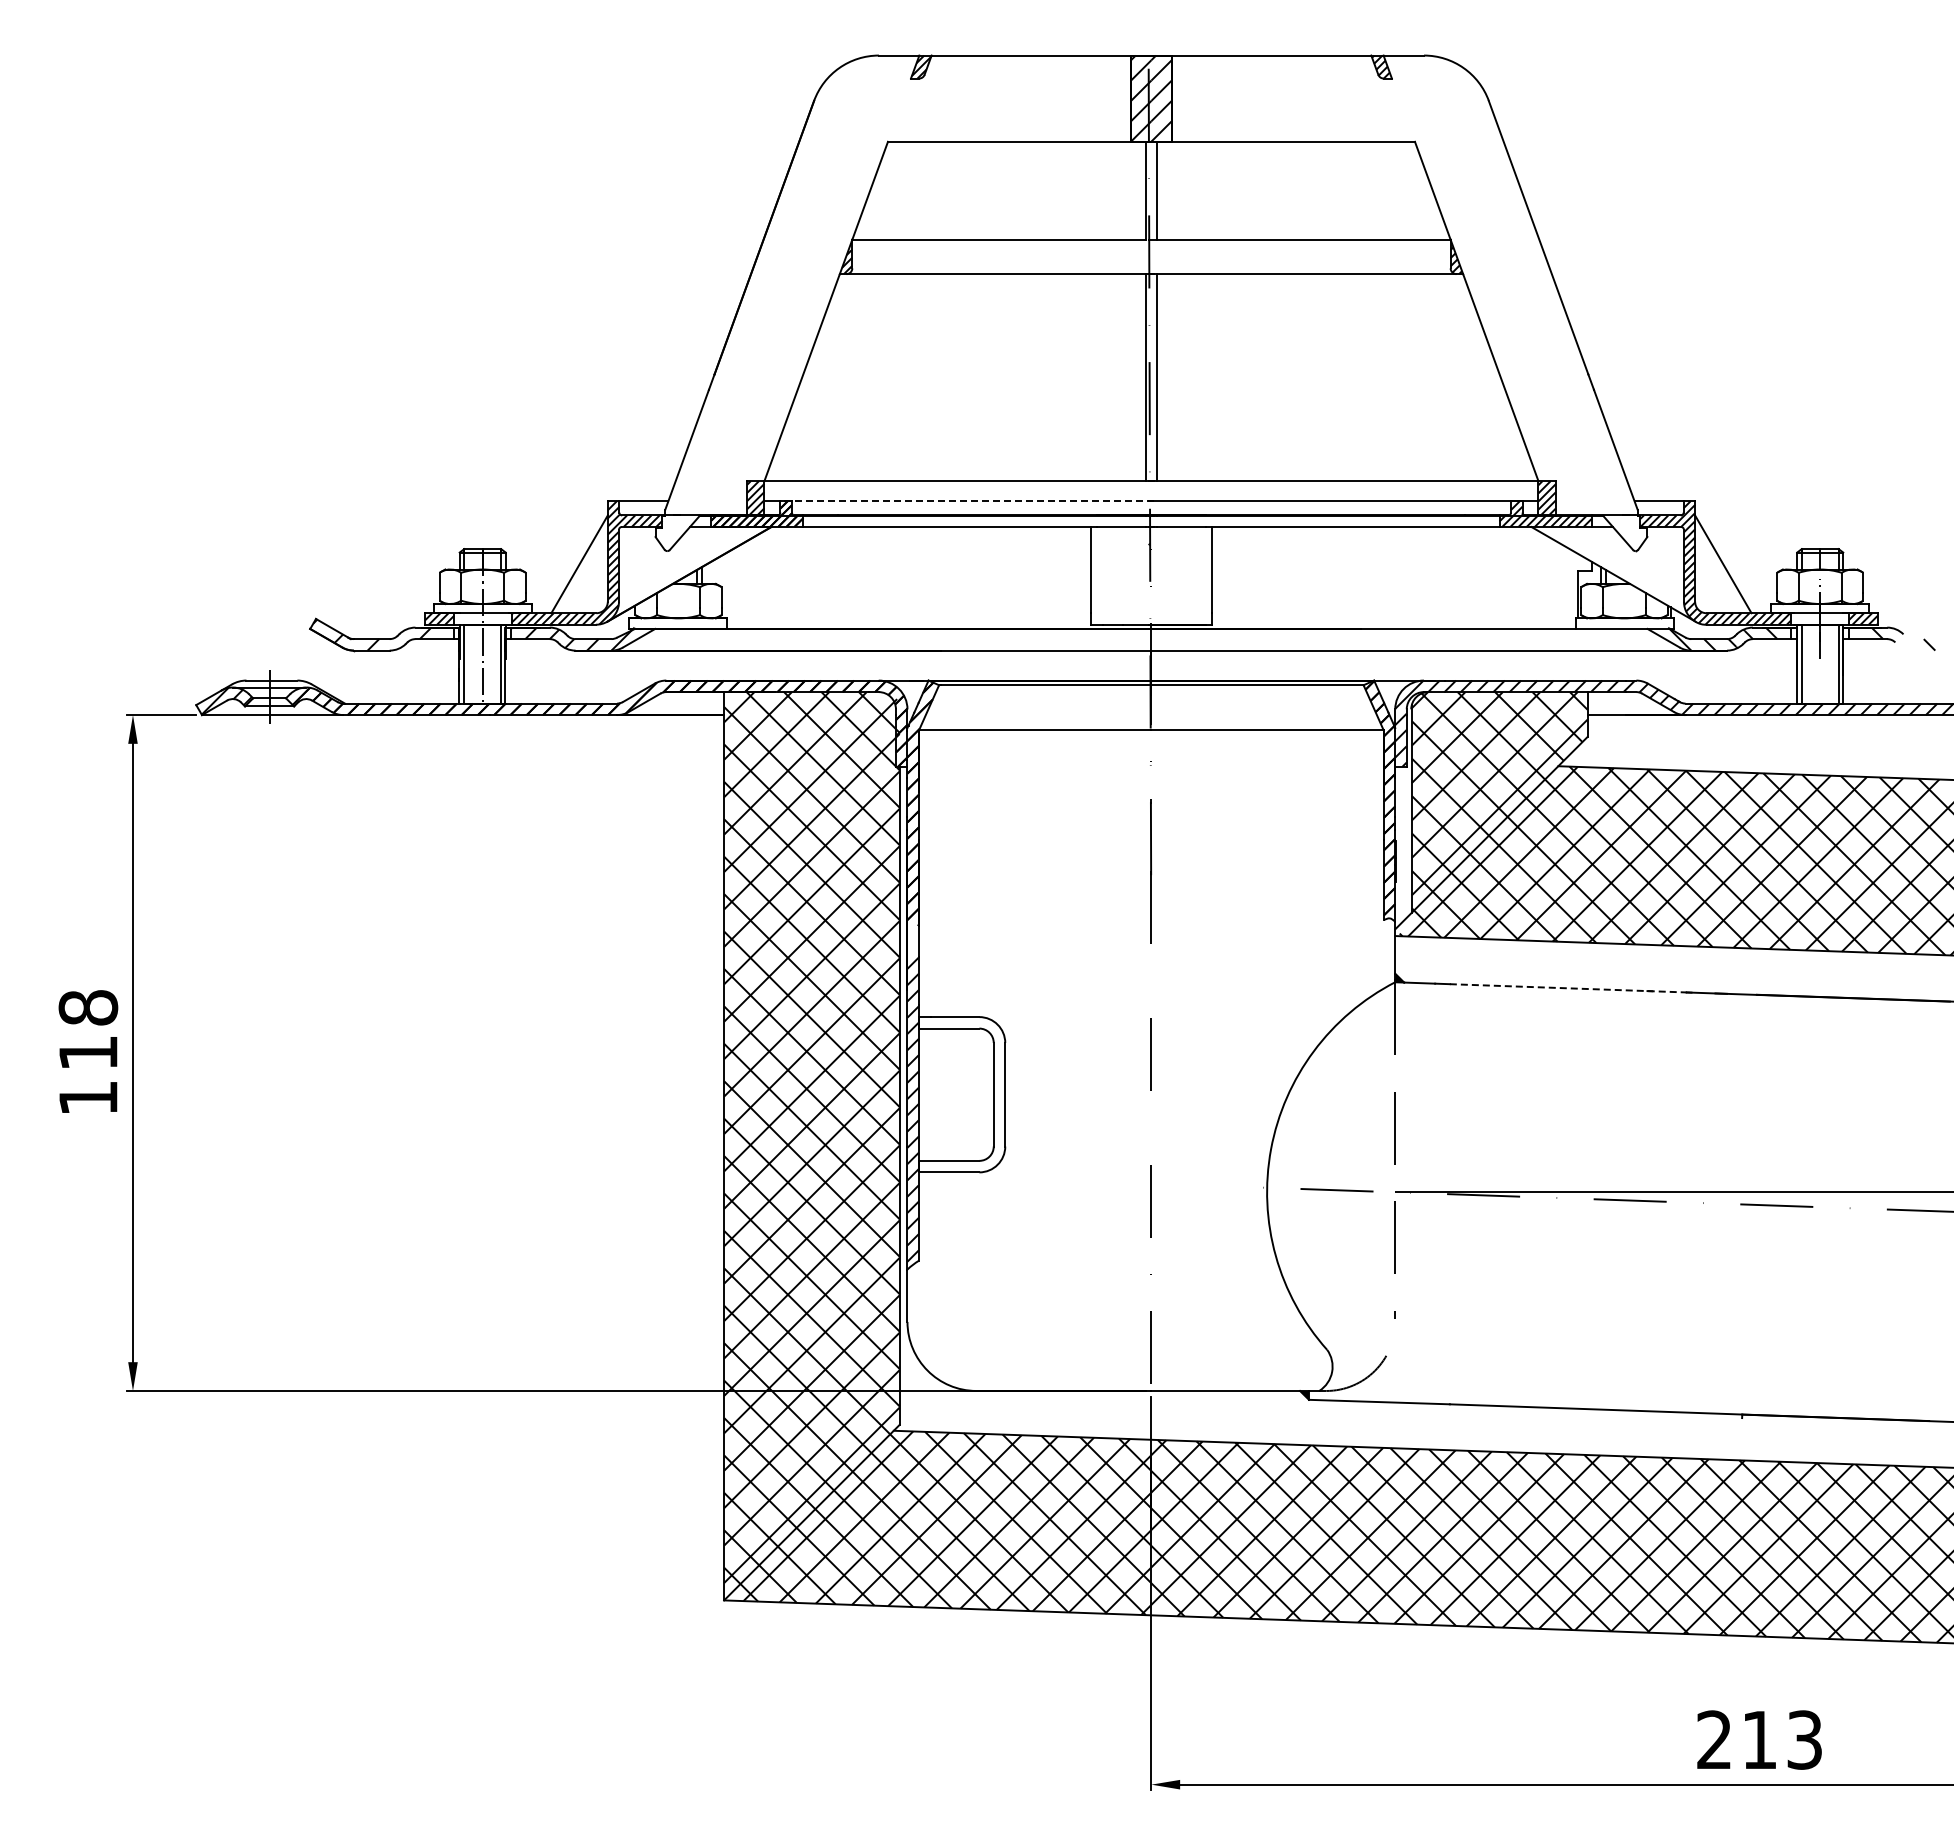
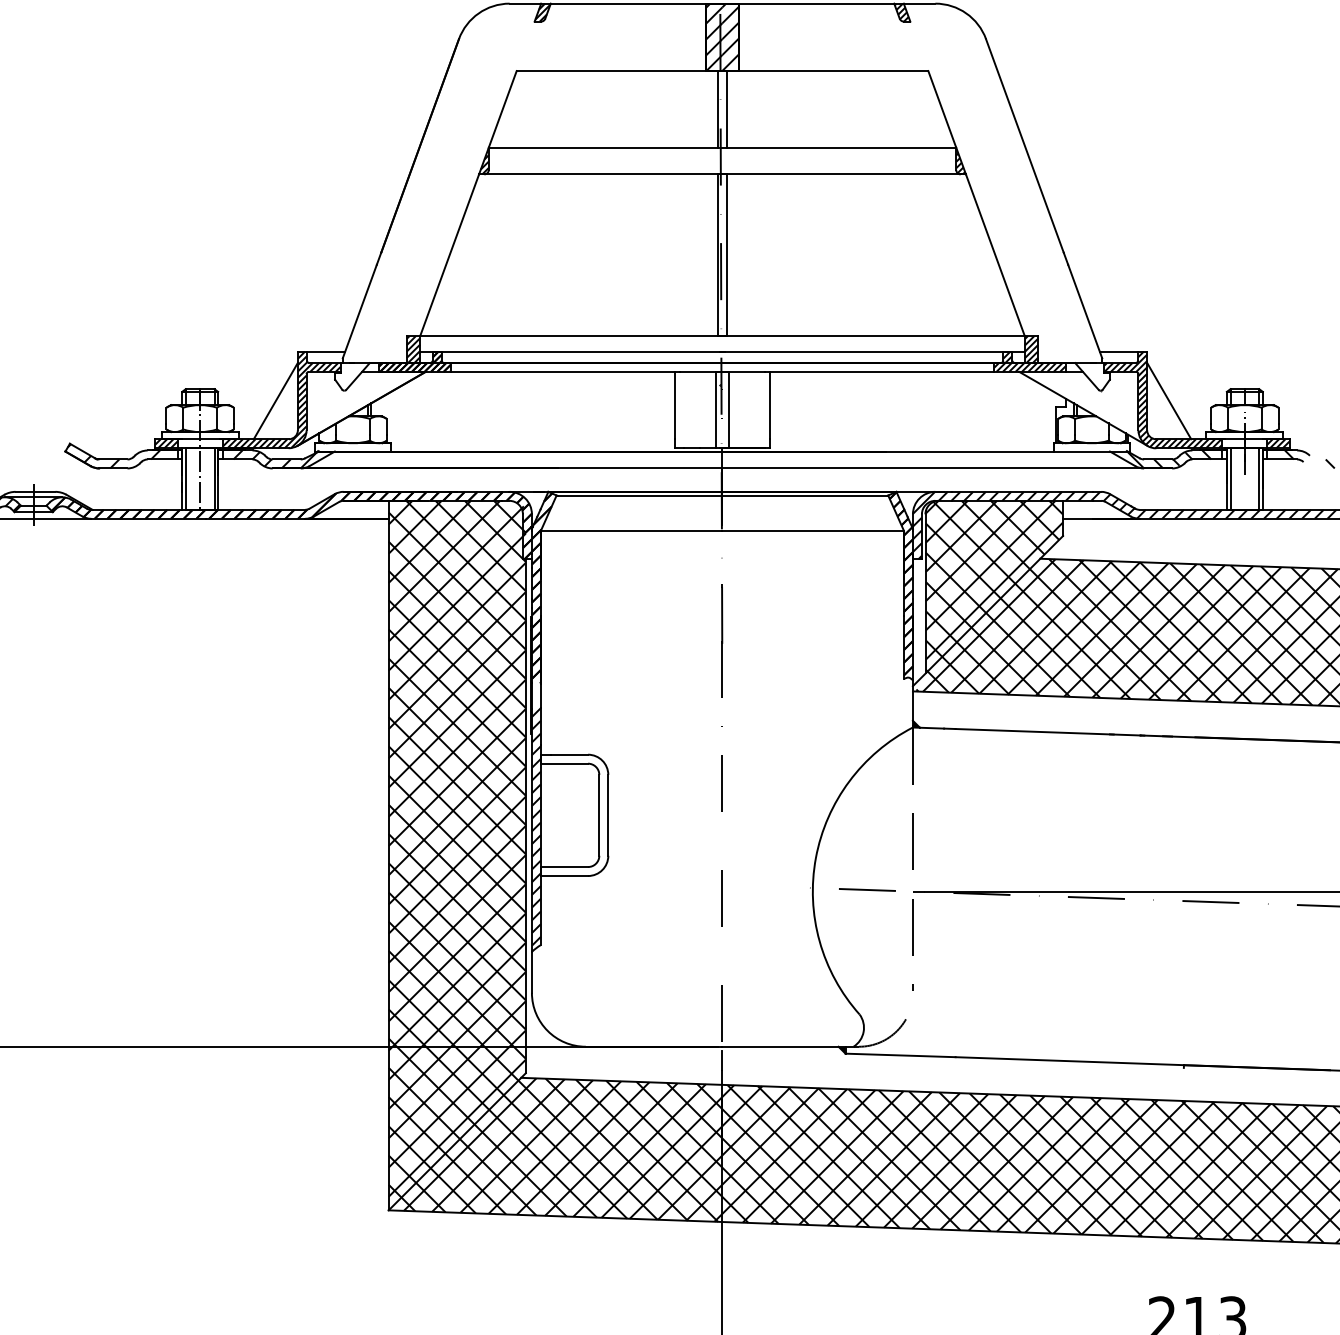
line: (967, 501) -> (578, 351), dashed -> solid
line: (1142, 575) -> (715, 409), added
line: (1160, 575) -> (729, 409), added
line: (1568, 988) -> (1048, 732), dashed -> solid

